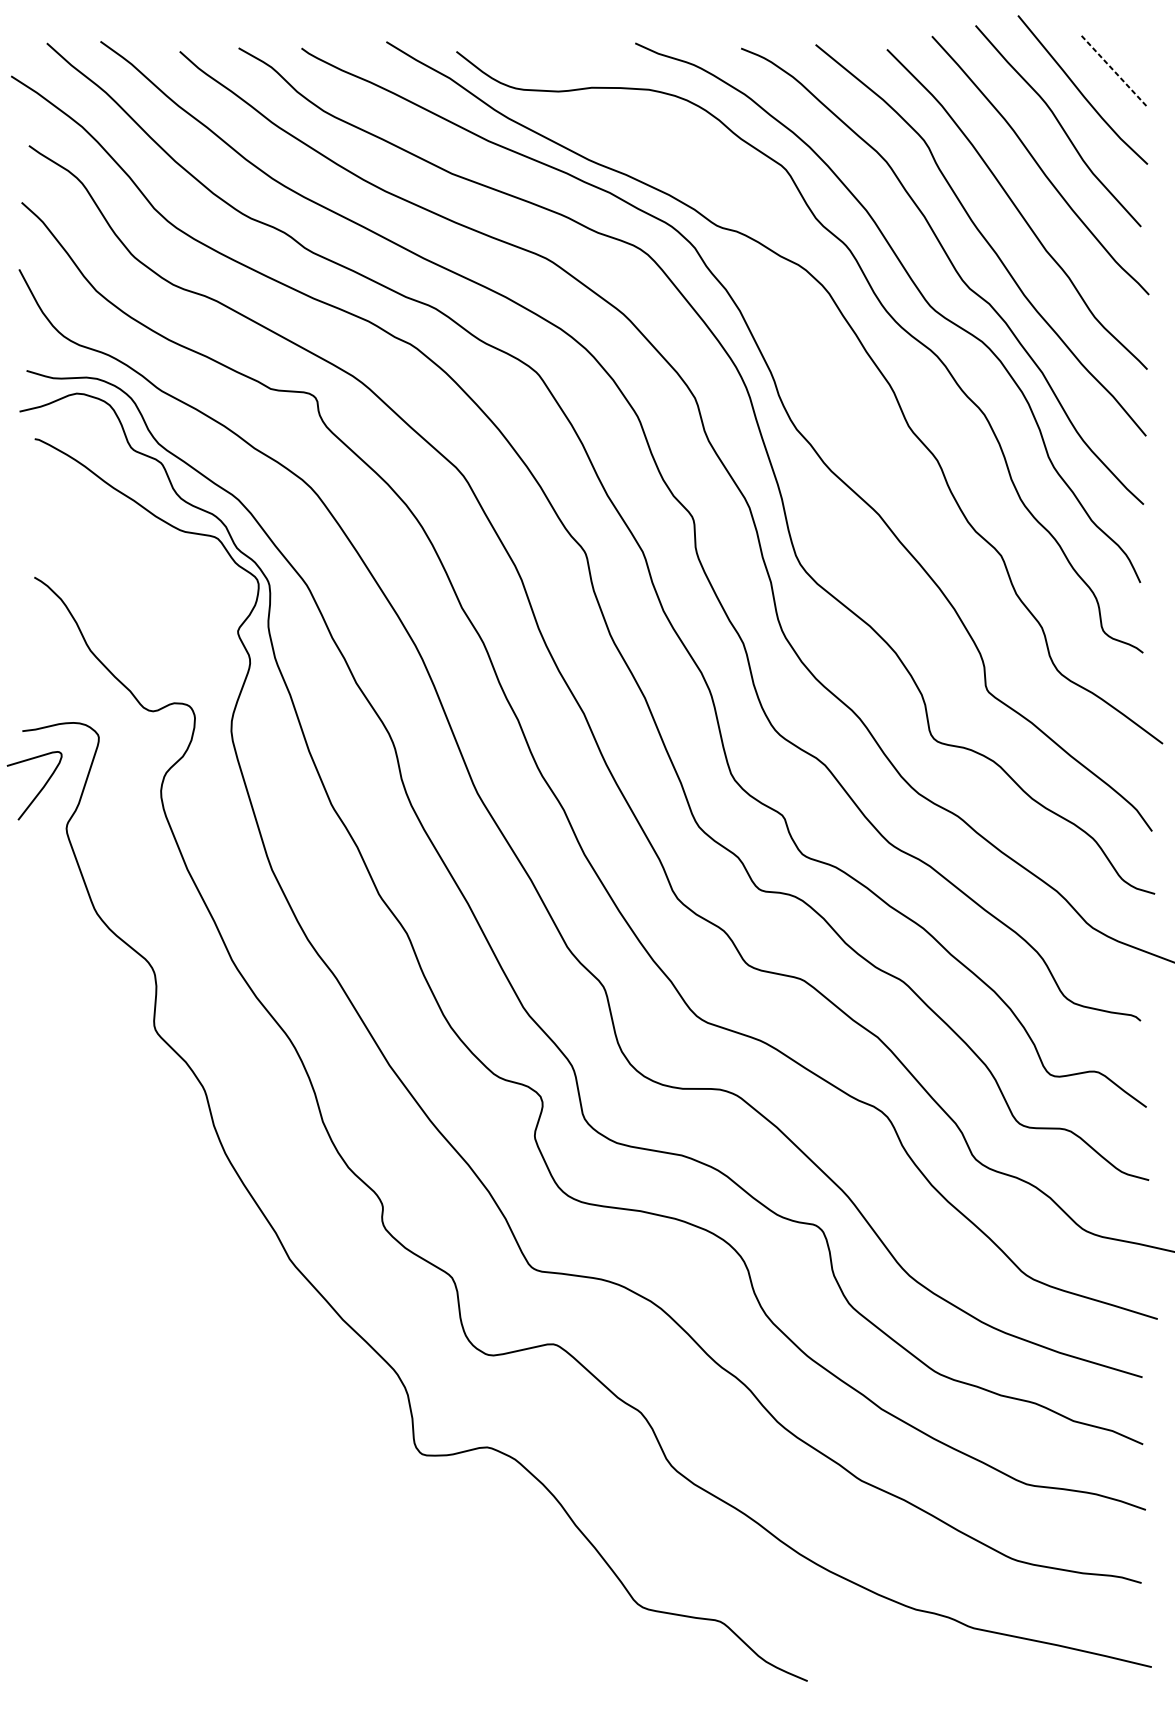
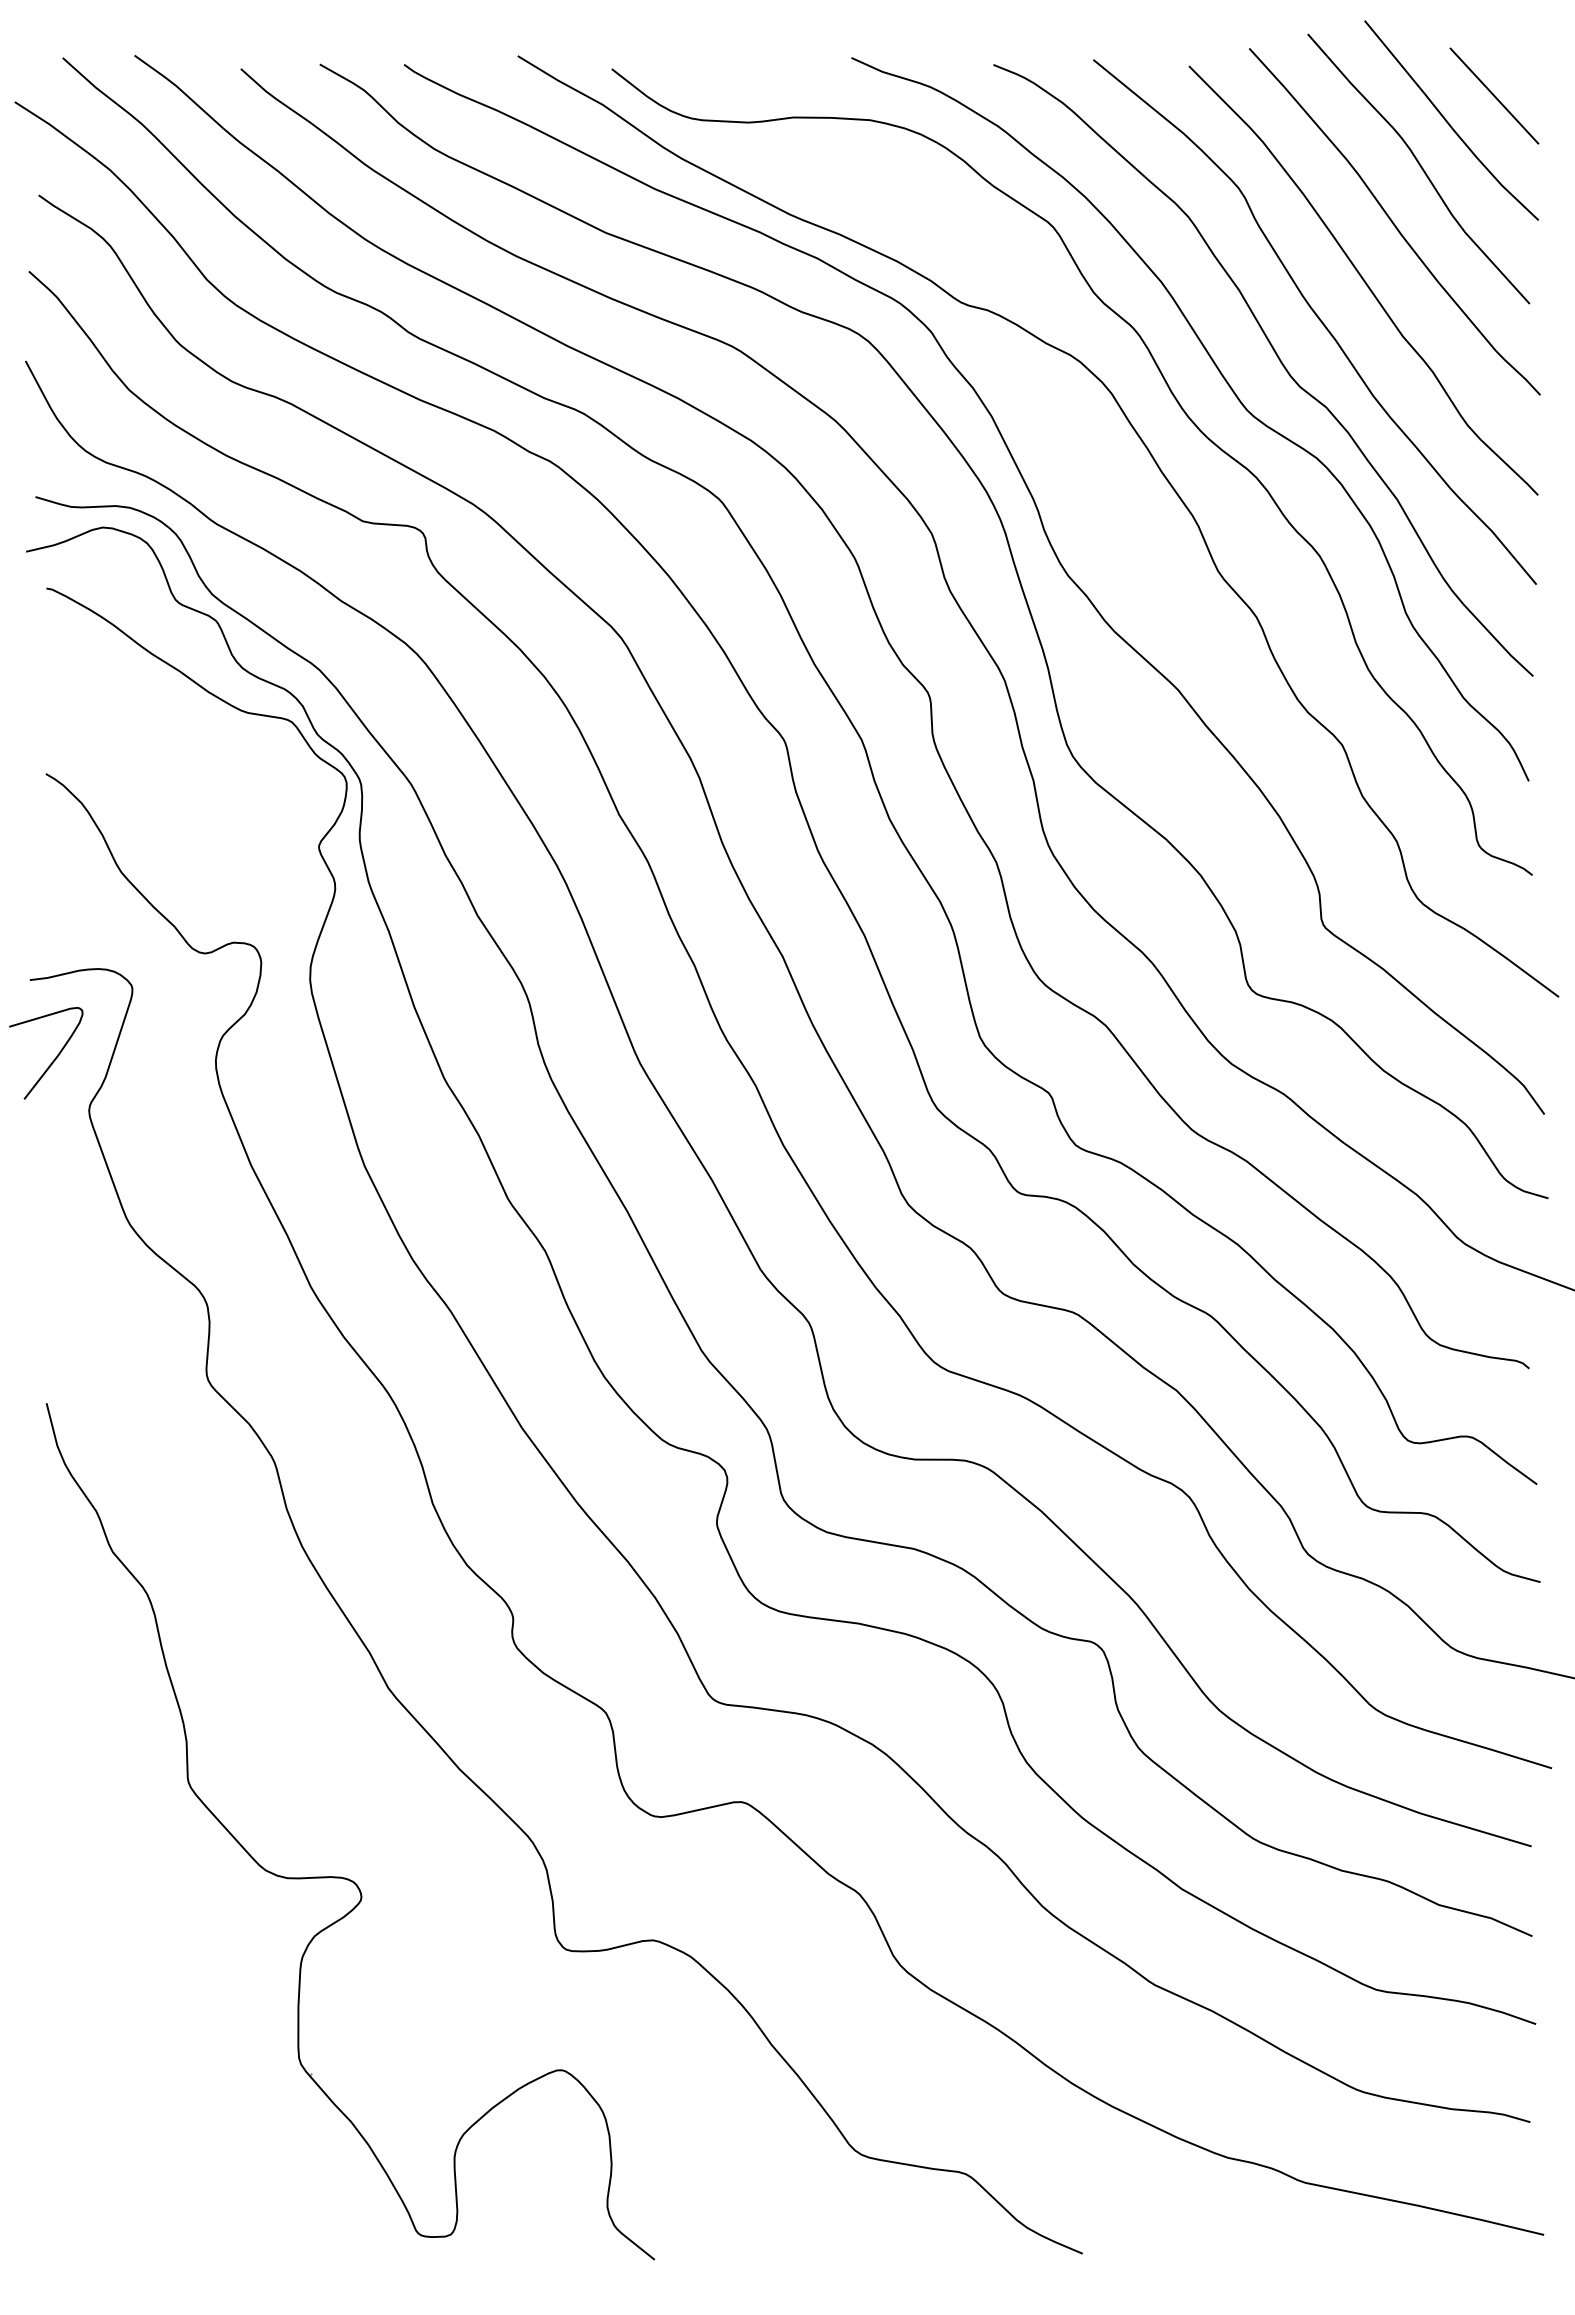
line: (1114, 72) -> (1494, 96), dashed -> solid
part: (254, 1399) -> (341, 1876), added

